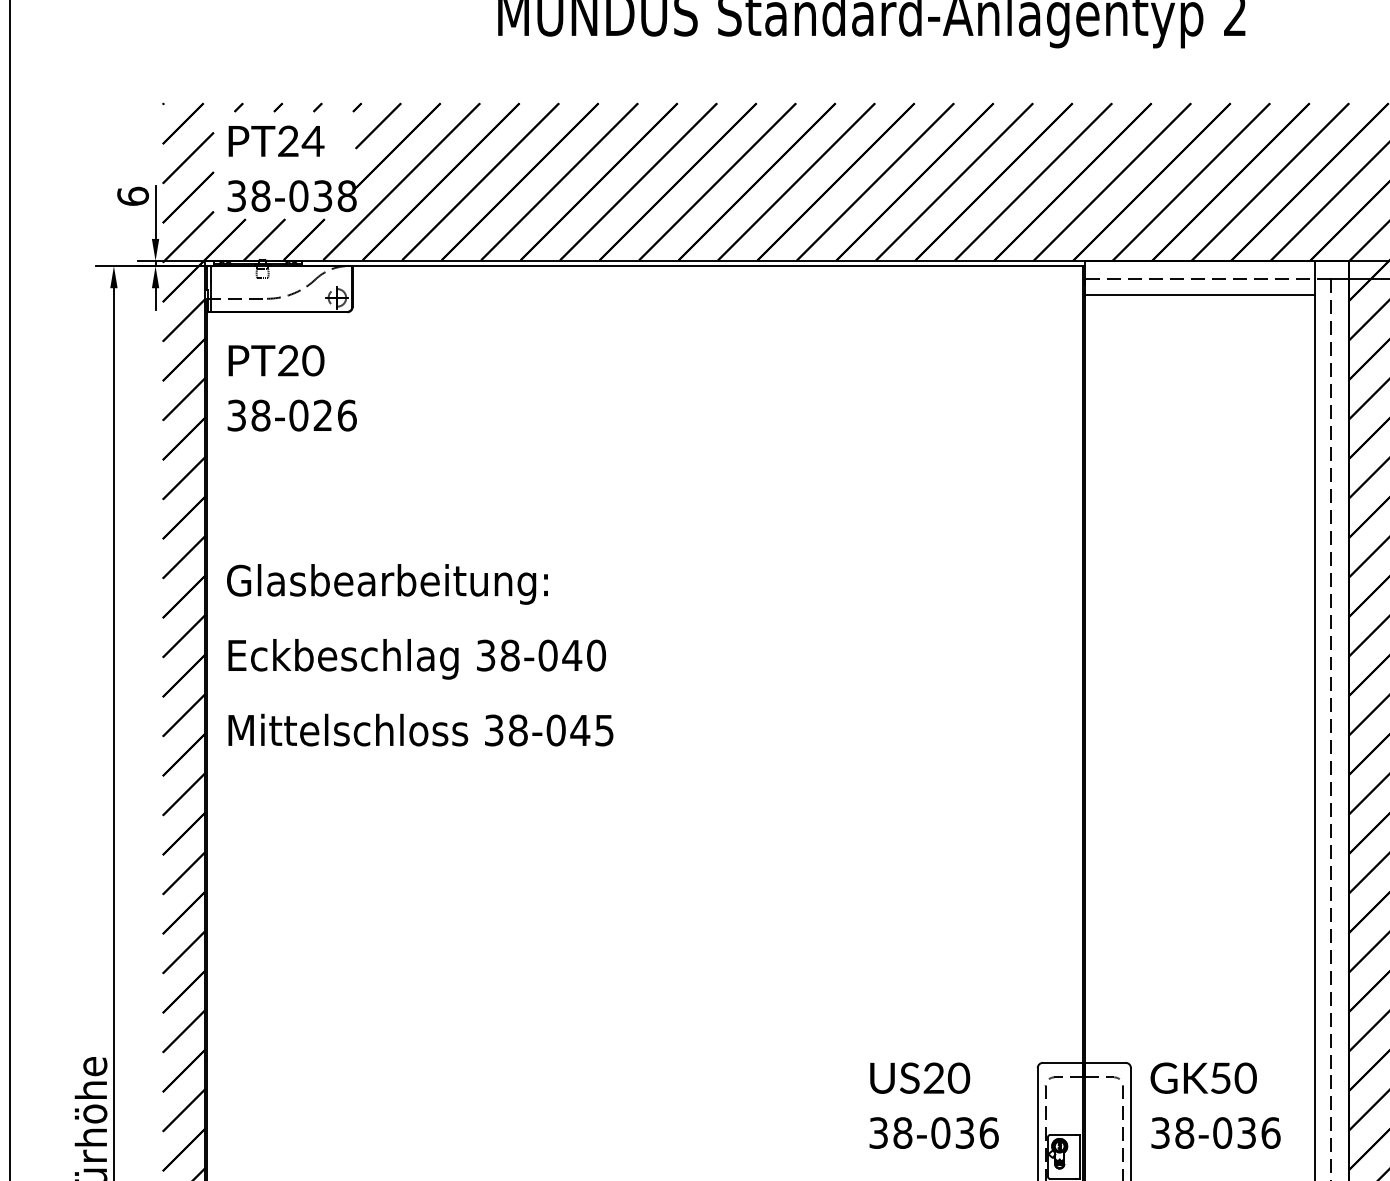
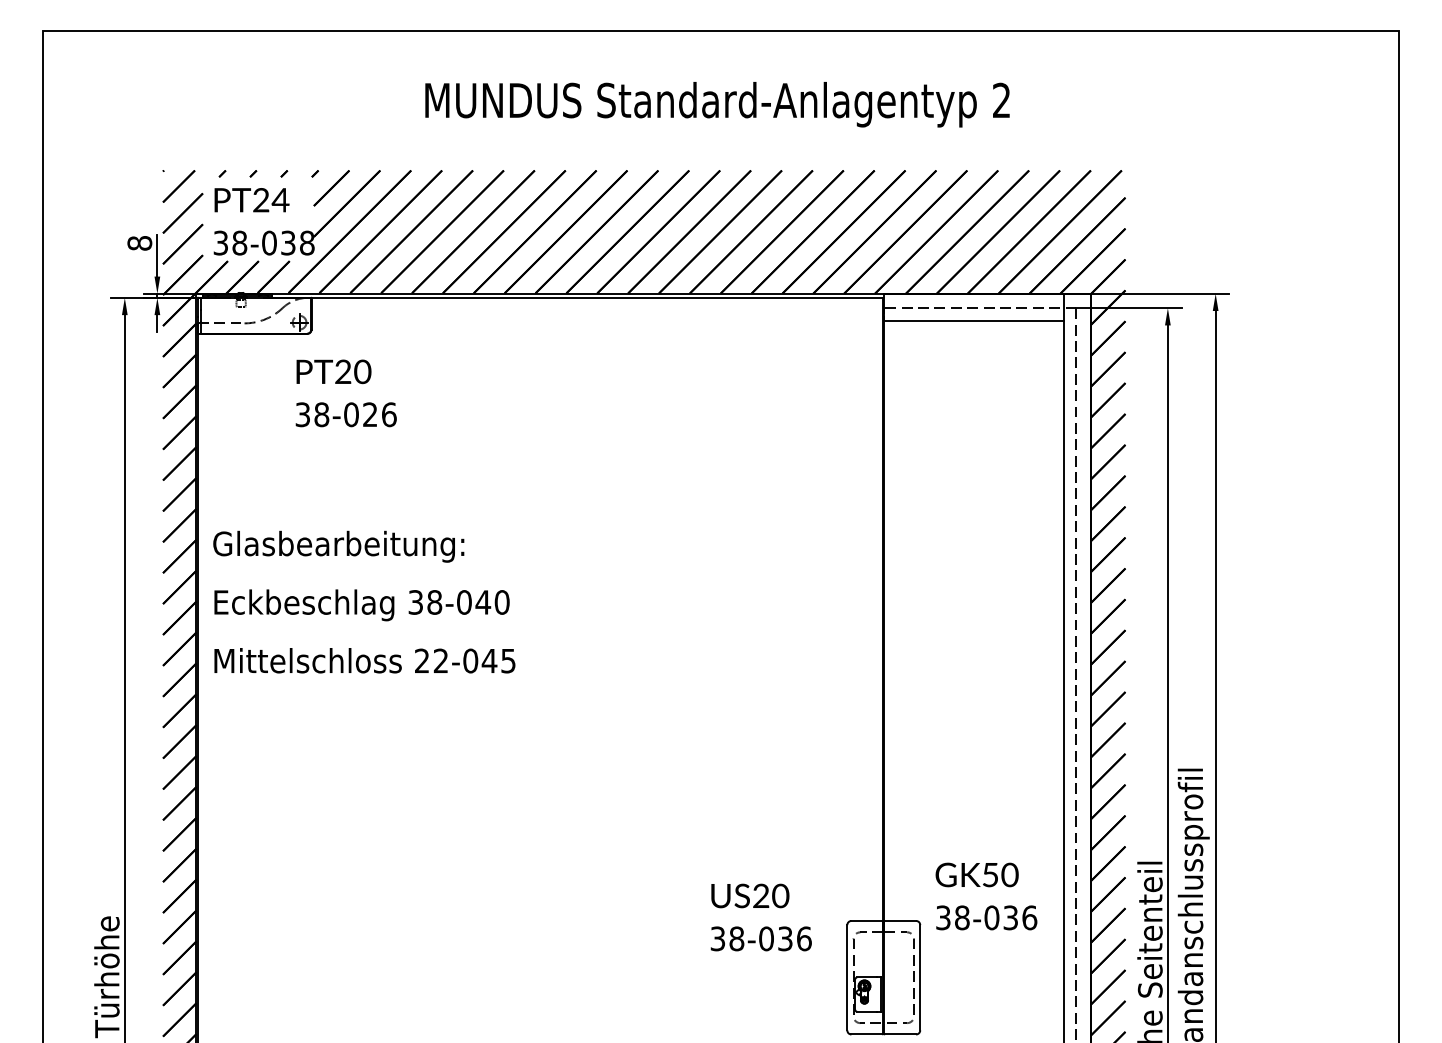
text: (132, 195) -> (139, 242), 6 -> 8
text: (291, 388) -> (345, 393), moved
text: (506, 729) -> (431, 660), 38-045 -> 22-045
text: (933, 1105) -> (760, 917), moved
text: (1215, 1105) -> (986, 896), moved

